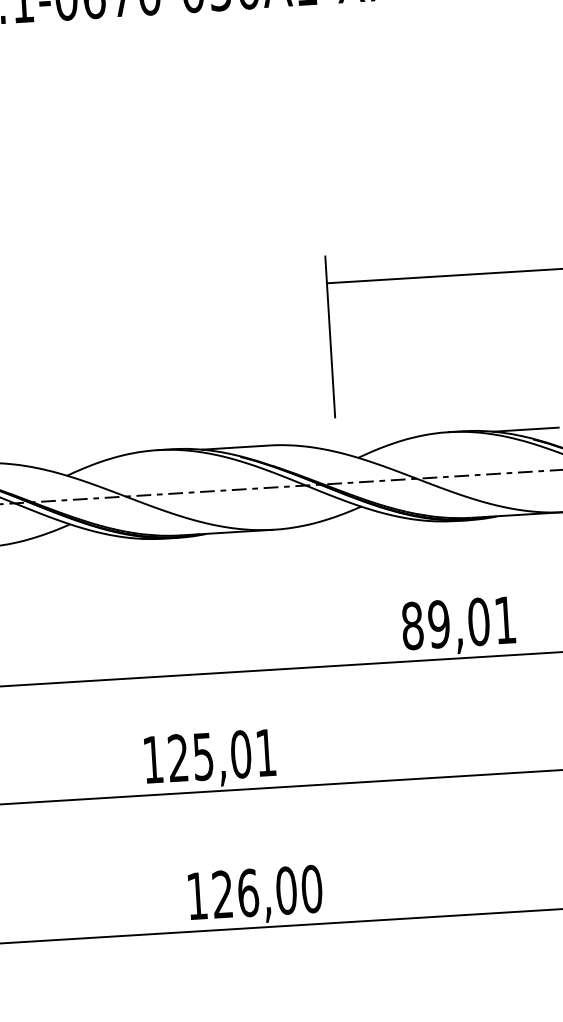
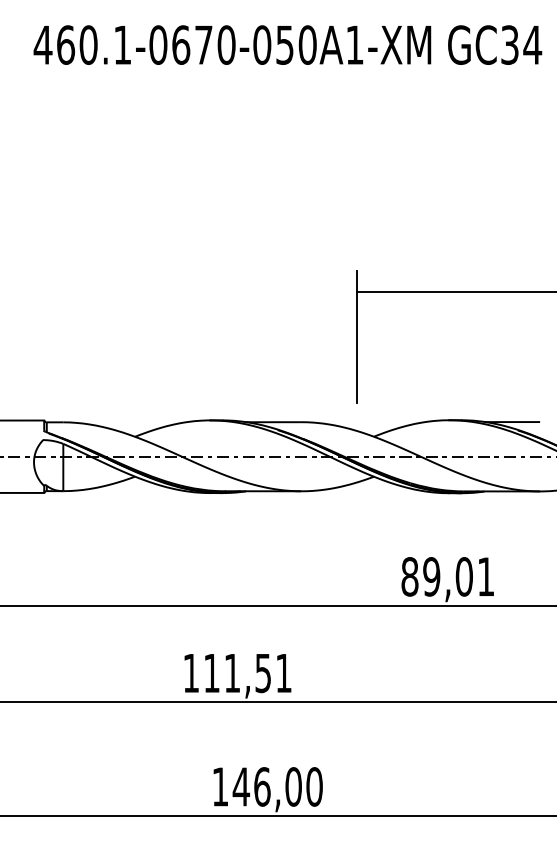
text: (209, 756) -> (237, 673), 125,01 -> 111,51
text: (222, 894) -> (241, 786), 126,00 -> 146,00

